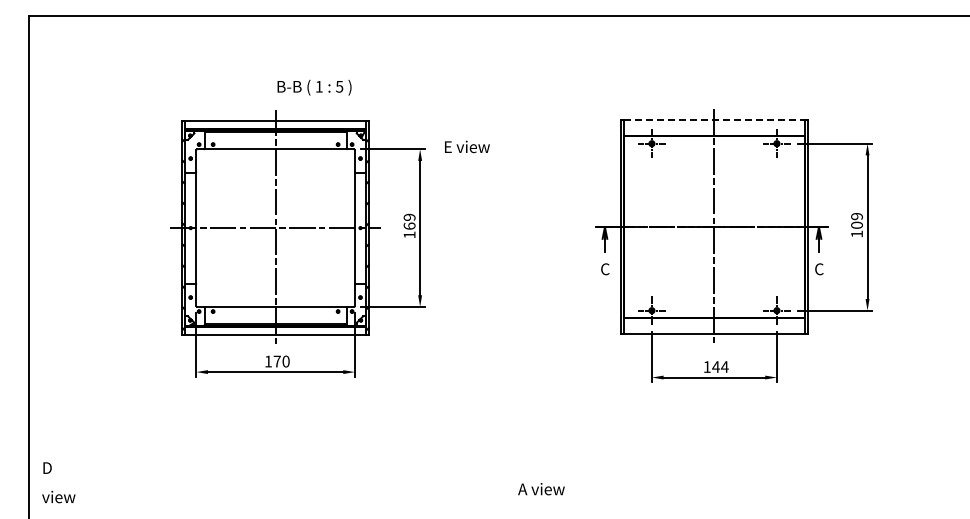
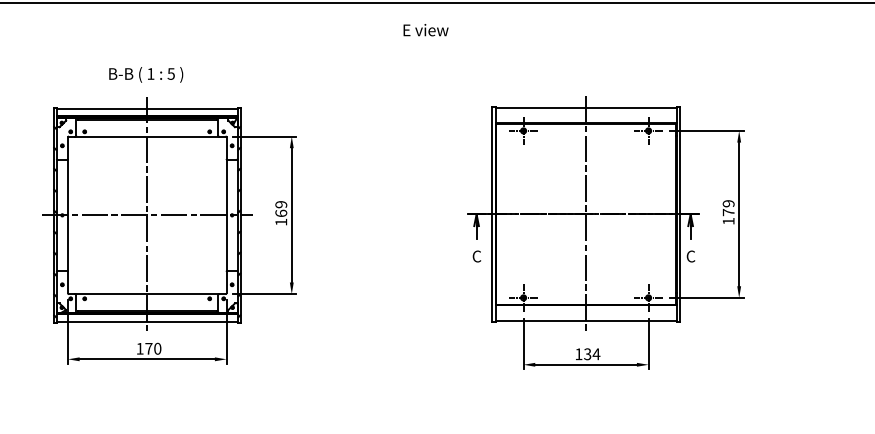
text: (314, 87) -> (146, 74), moved
line: (714, 120) -> (586, 107), dashed -> solid
text: (467, 146) -> (426, 29), moved
text: (856, 224) -> (728, 211), 109 -> 179
text: (715, 366) -> (587, 353), 144 -> 134

